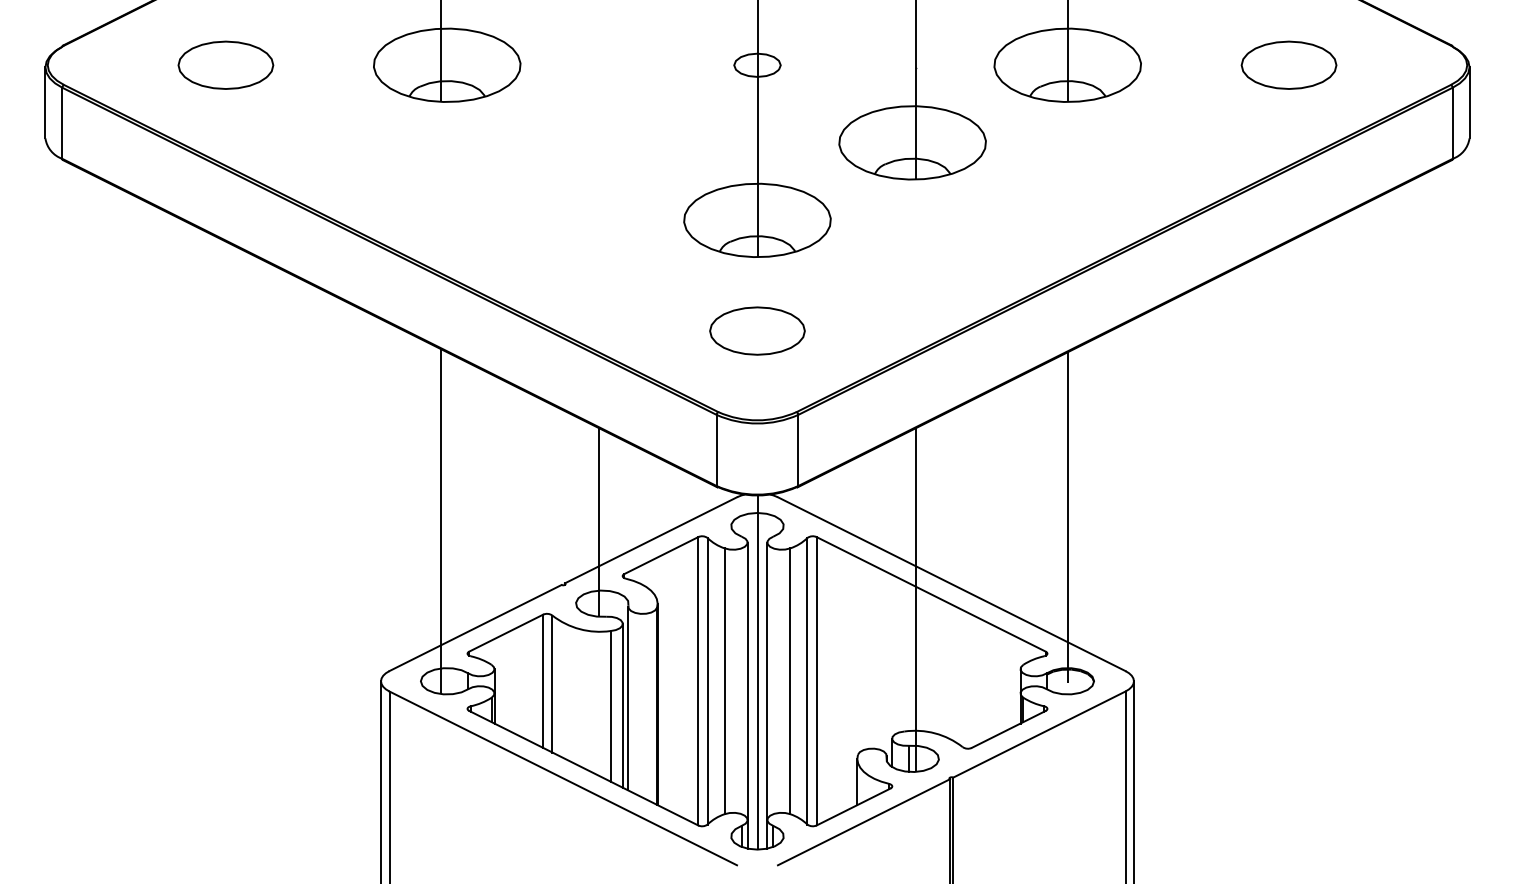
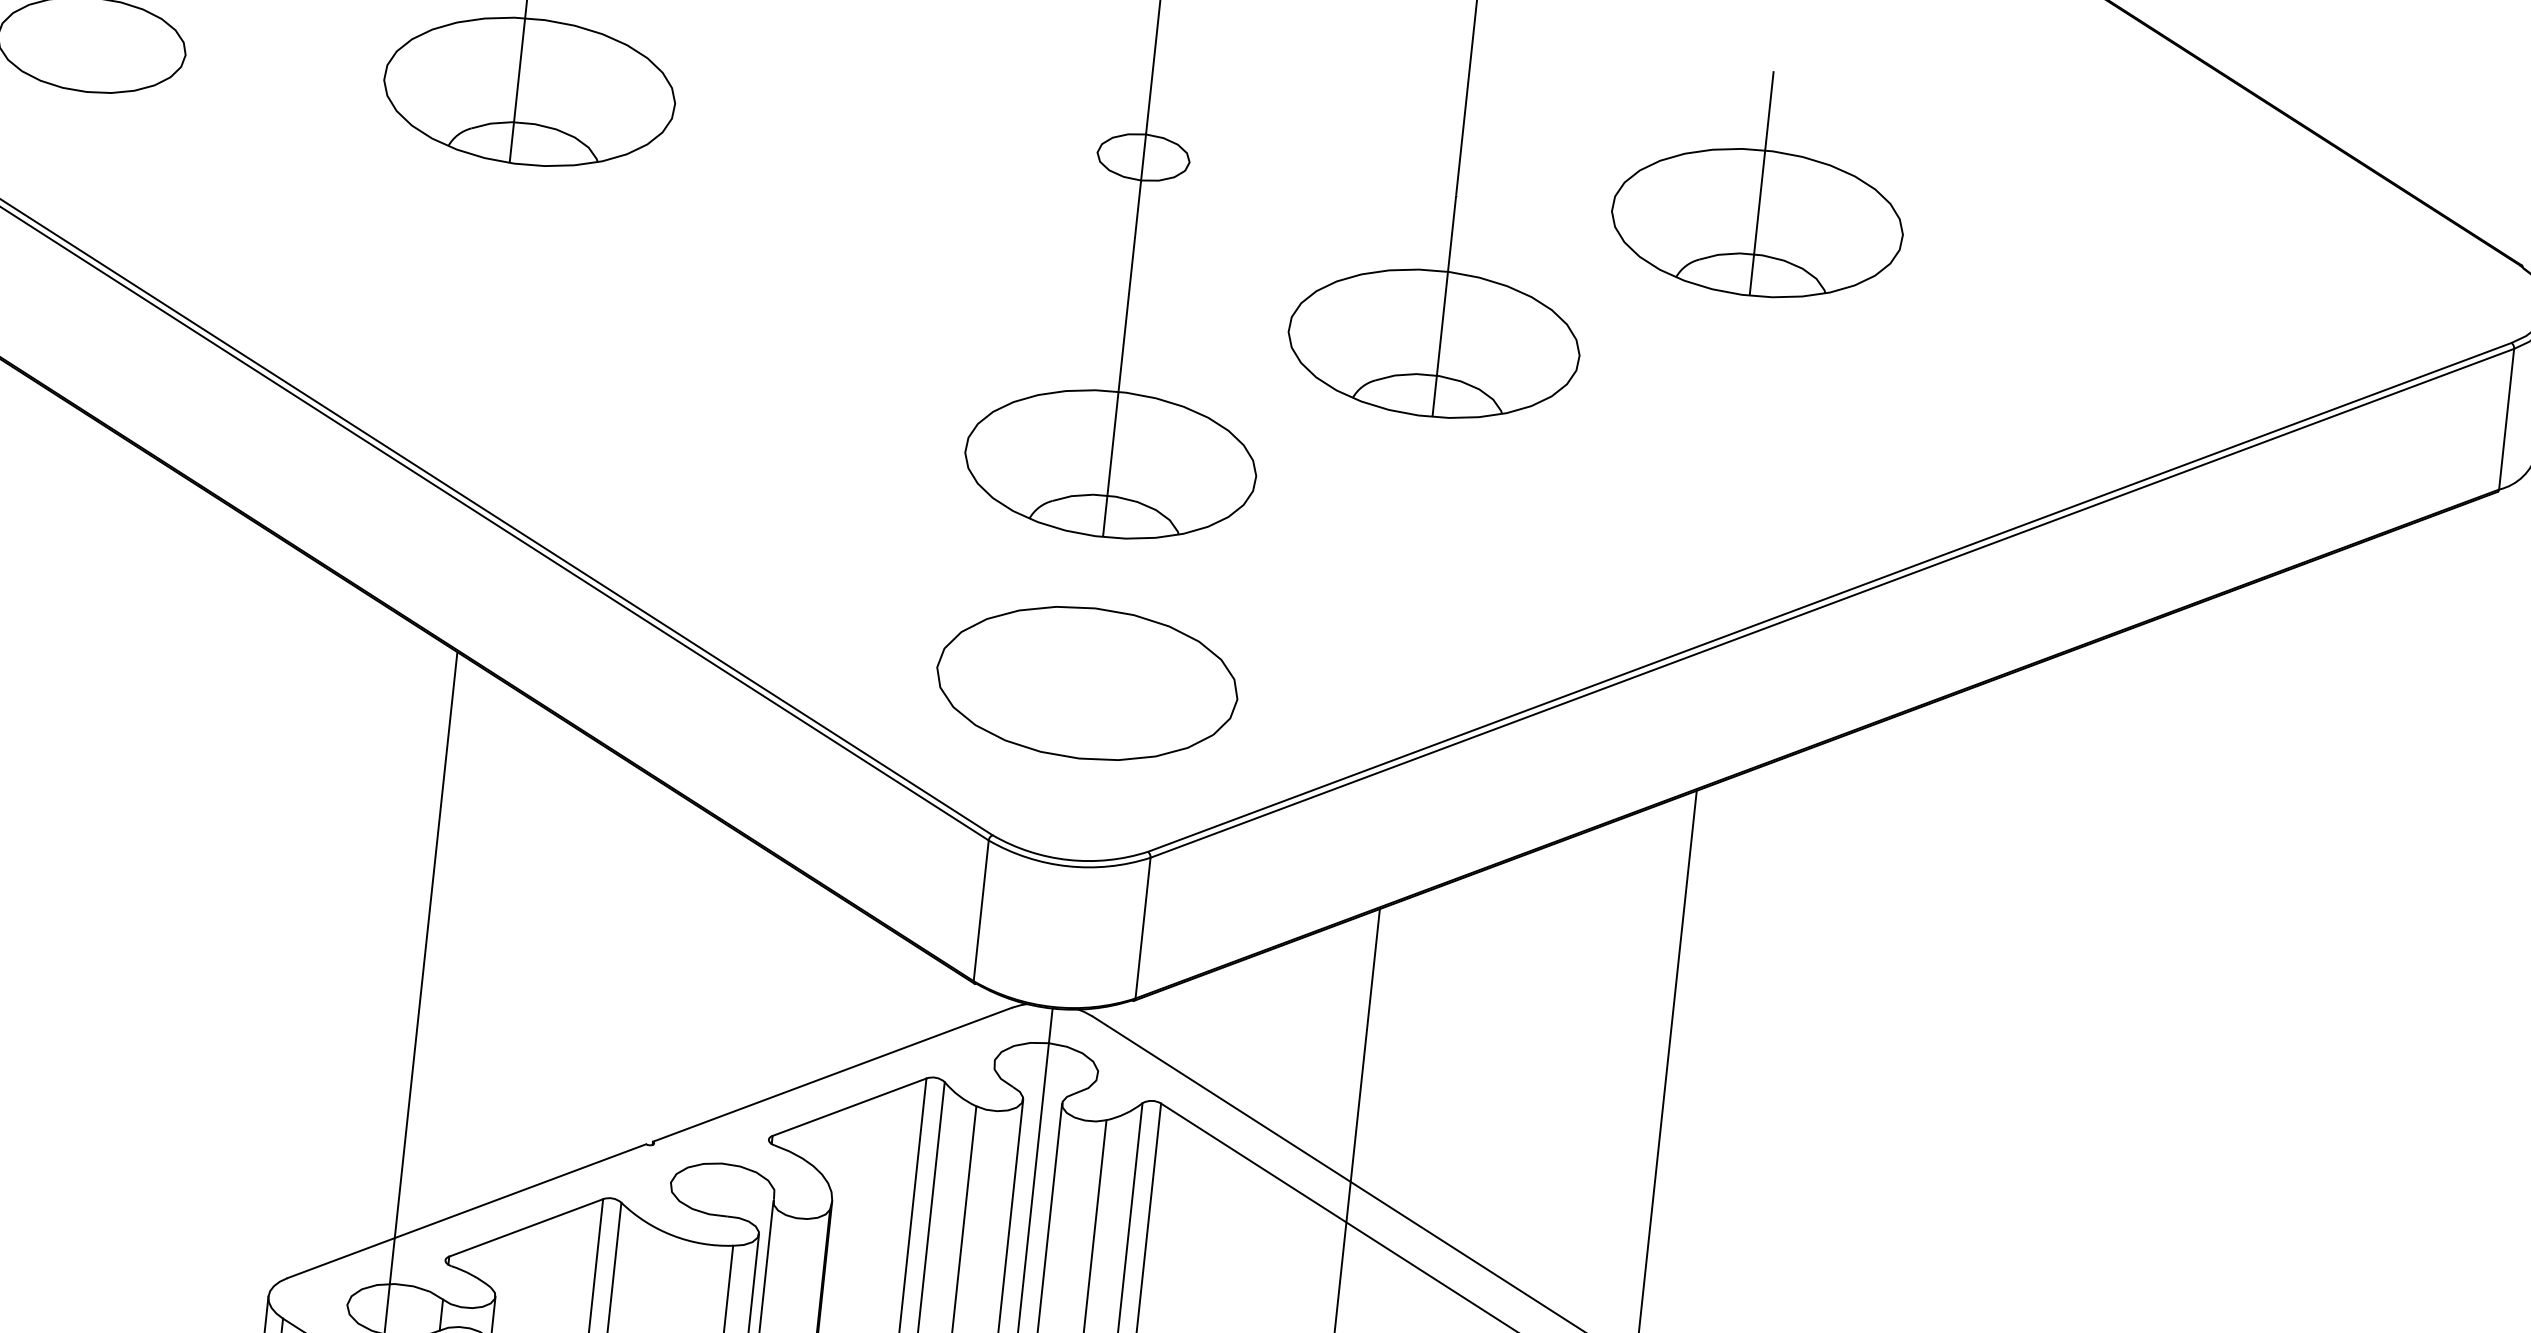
part: (1288, 64) -> (2194, 268), removed
part: (757, 330) -> (1087, 682), size x1.6
line: (599, 522) -> (734, 1028), removed

